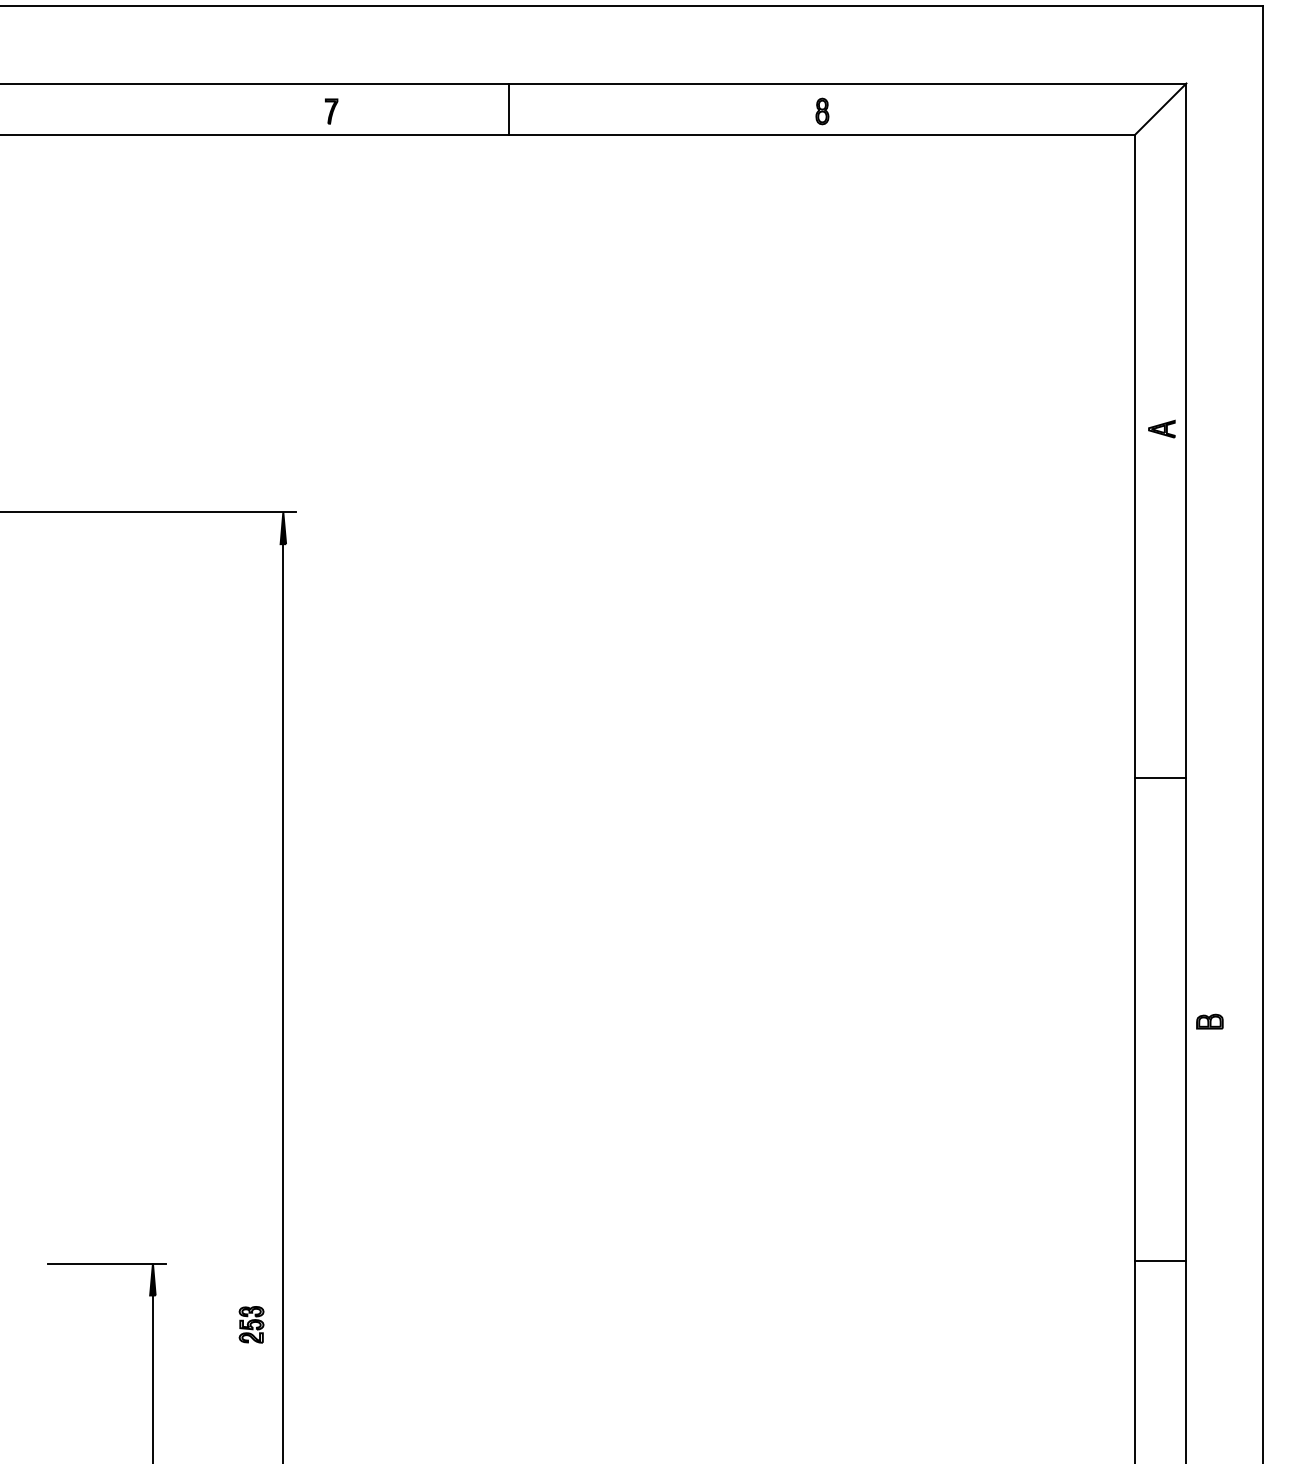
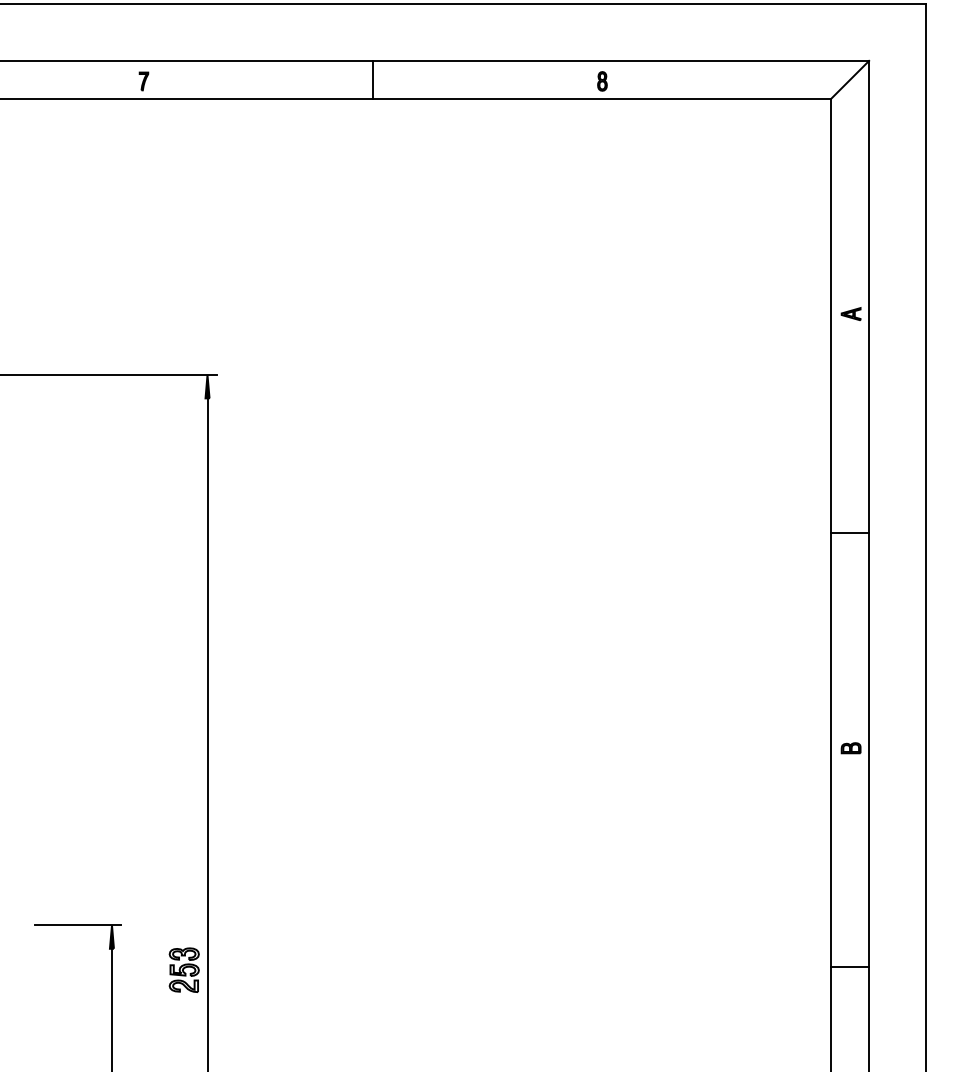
part: (331, 111) -> (143, 81), moved
line: (1160, 777) -> (850, 532), moved
part: (1209, 1021) -> (850, 748), moved
line: (1160, 1260) -> (850, 967), moved
part: (251, 1324) -> (184, 970), size x1.67

